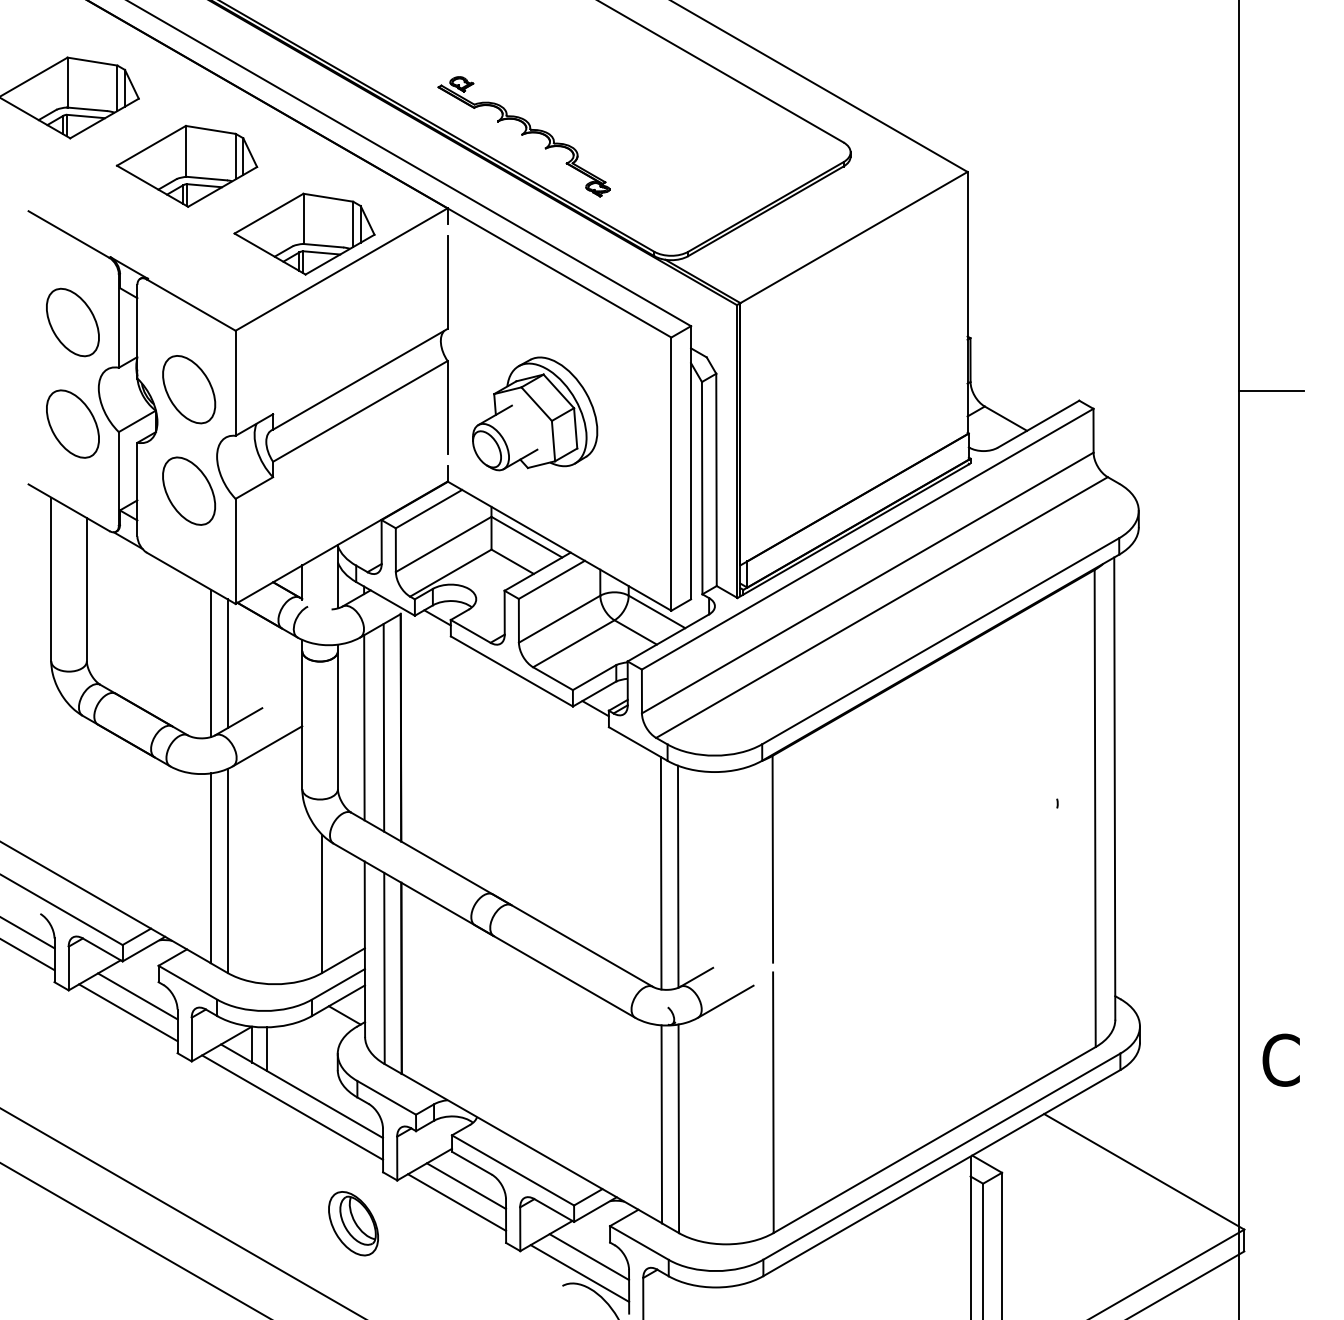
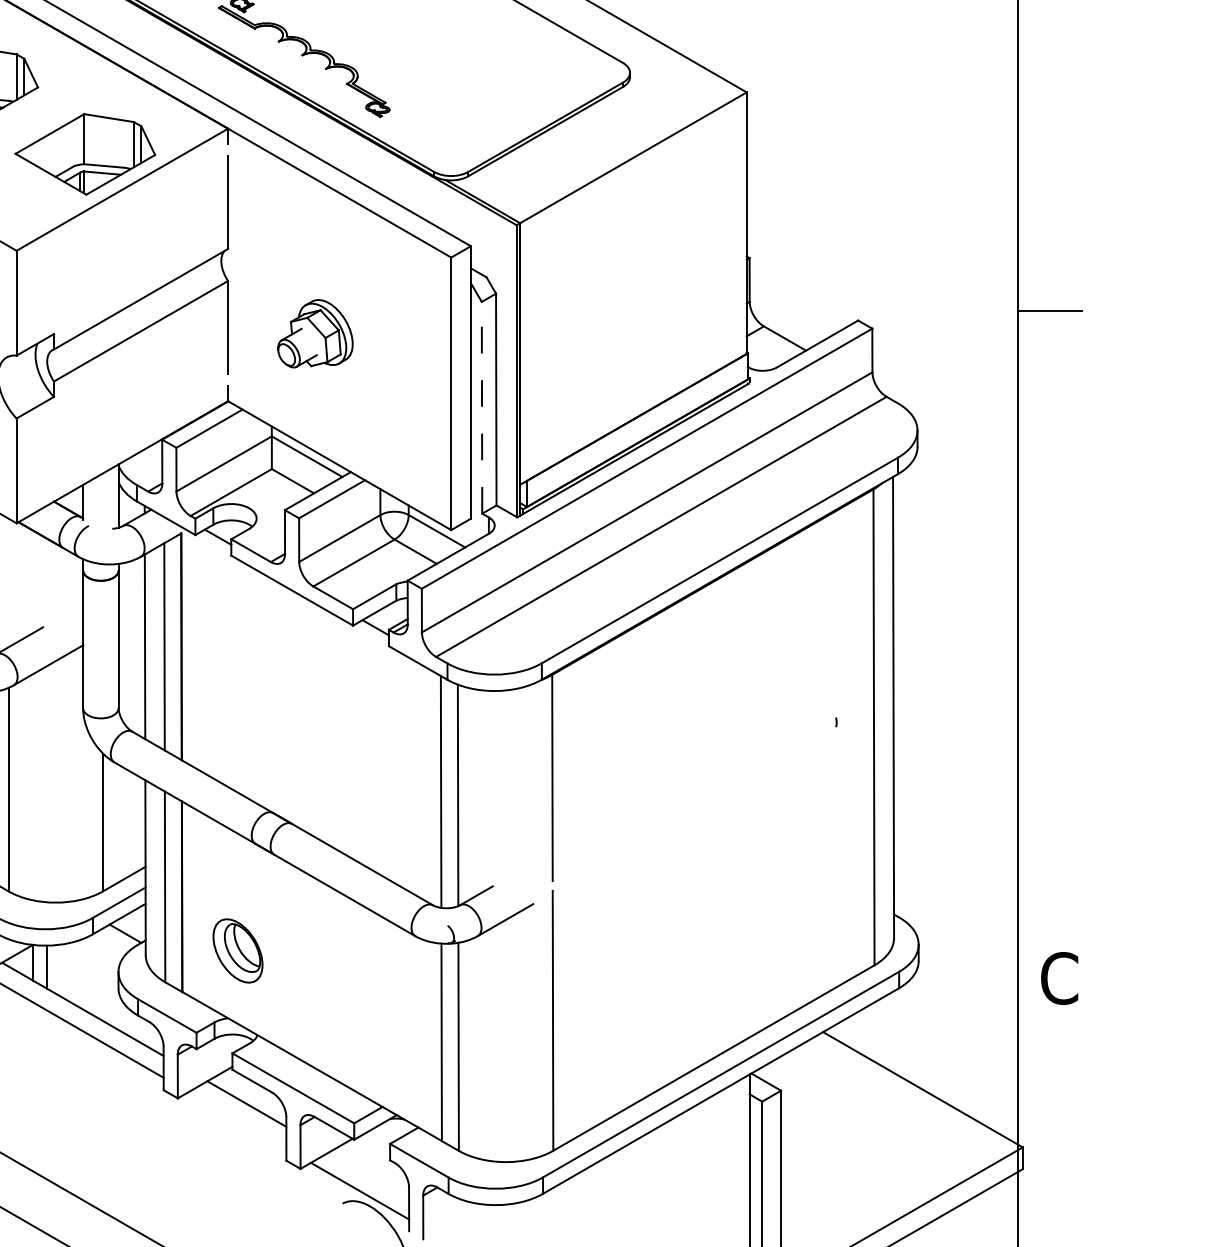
part: (535, 413) -> (315, 333), size x0.6
line: (702, 487) -> (482, 407), solid -> dashed
line: (227, 663) -> (8, 582), removed
line: (457, 1202) -> (237, 1120), removed
part: (353, 1223) -> (237, 950), moved
line: (589, 1257) -> (369, 1175), removed

